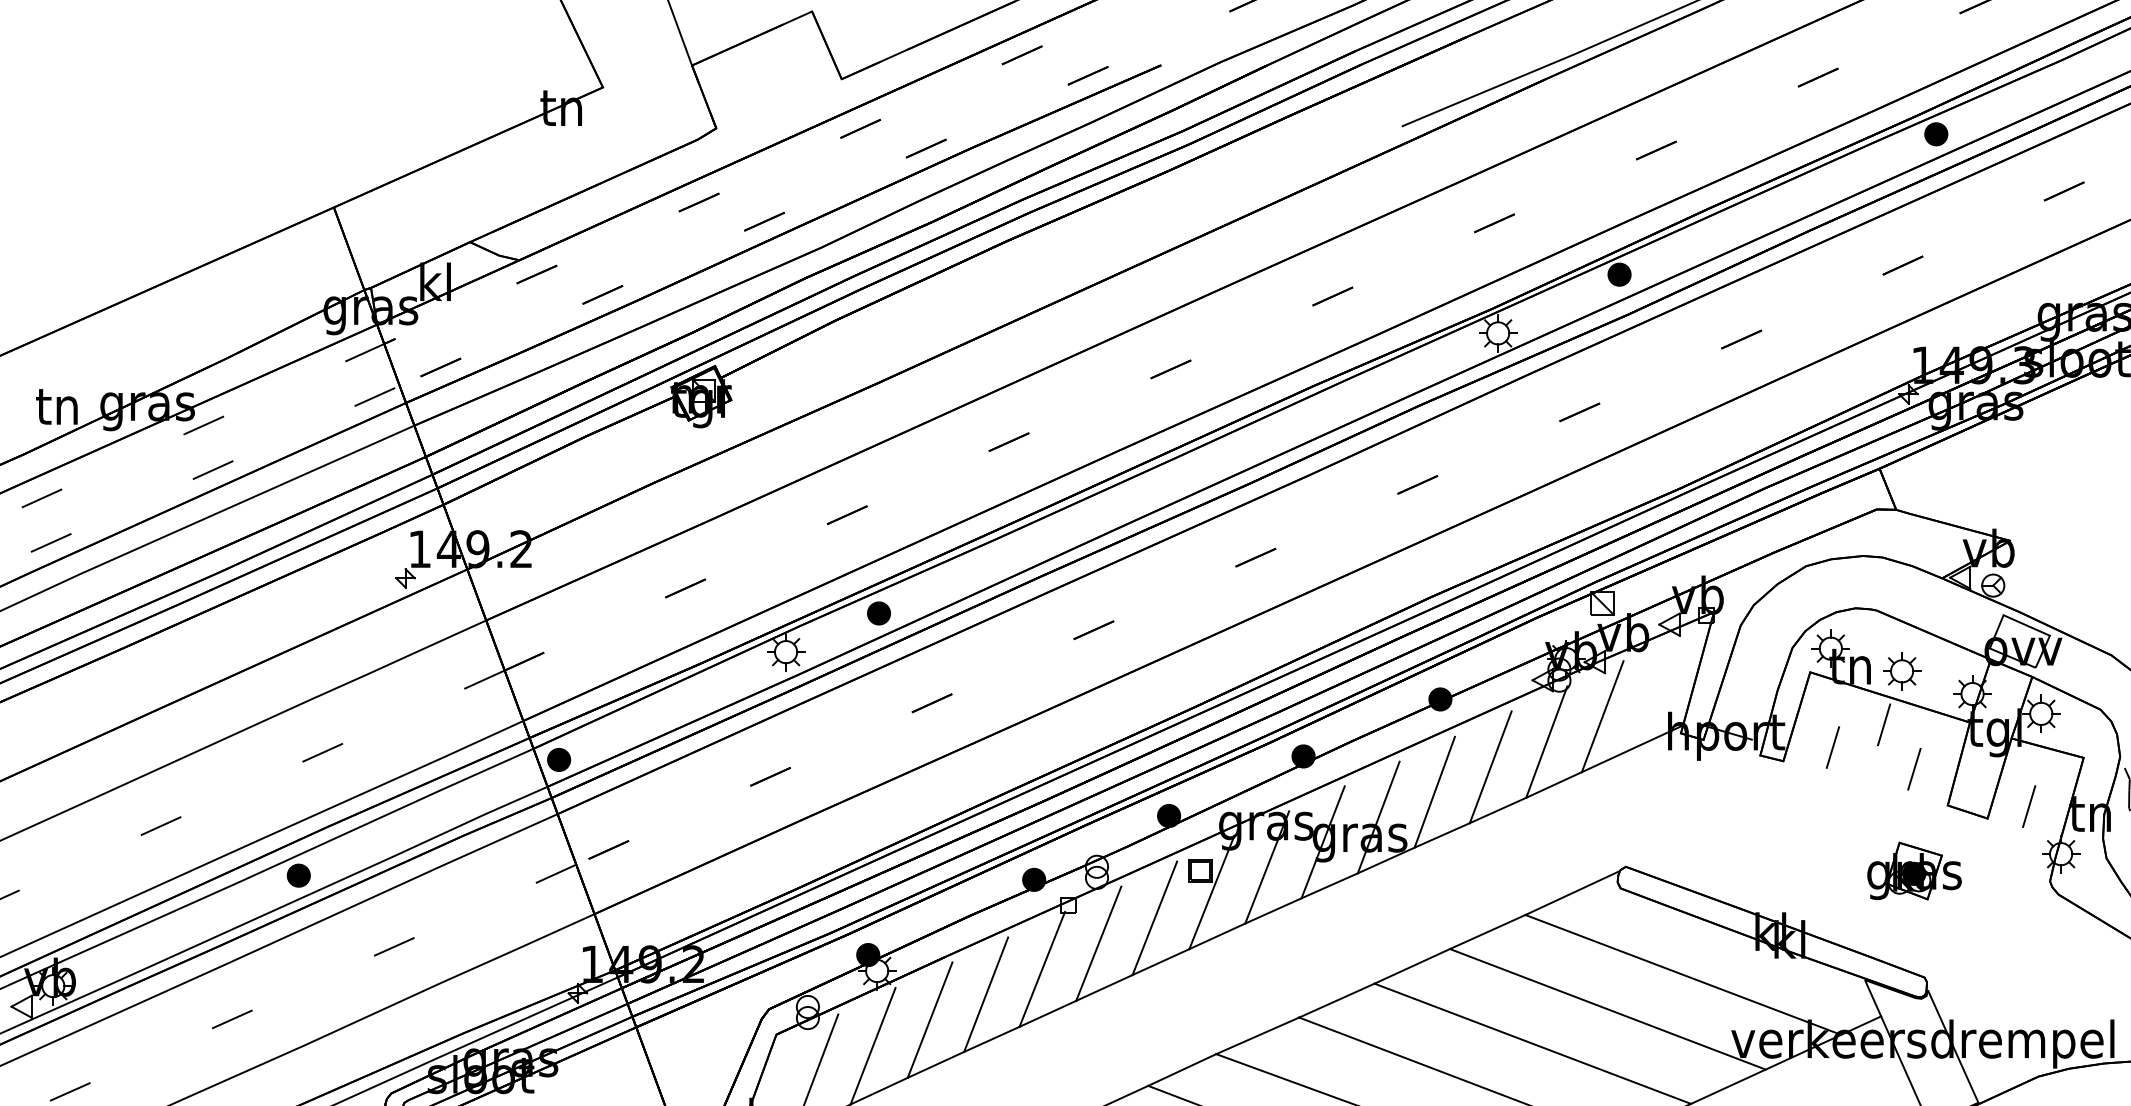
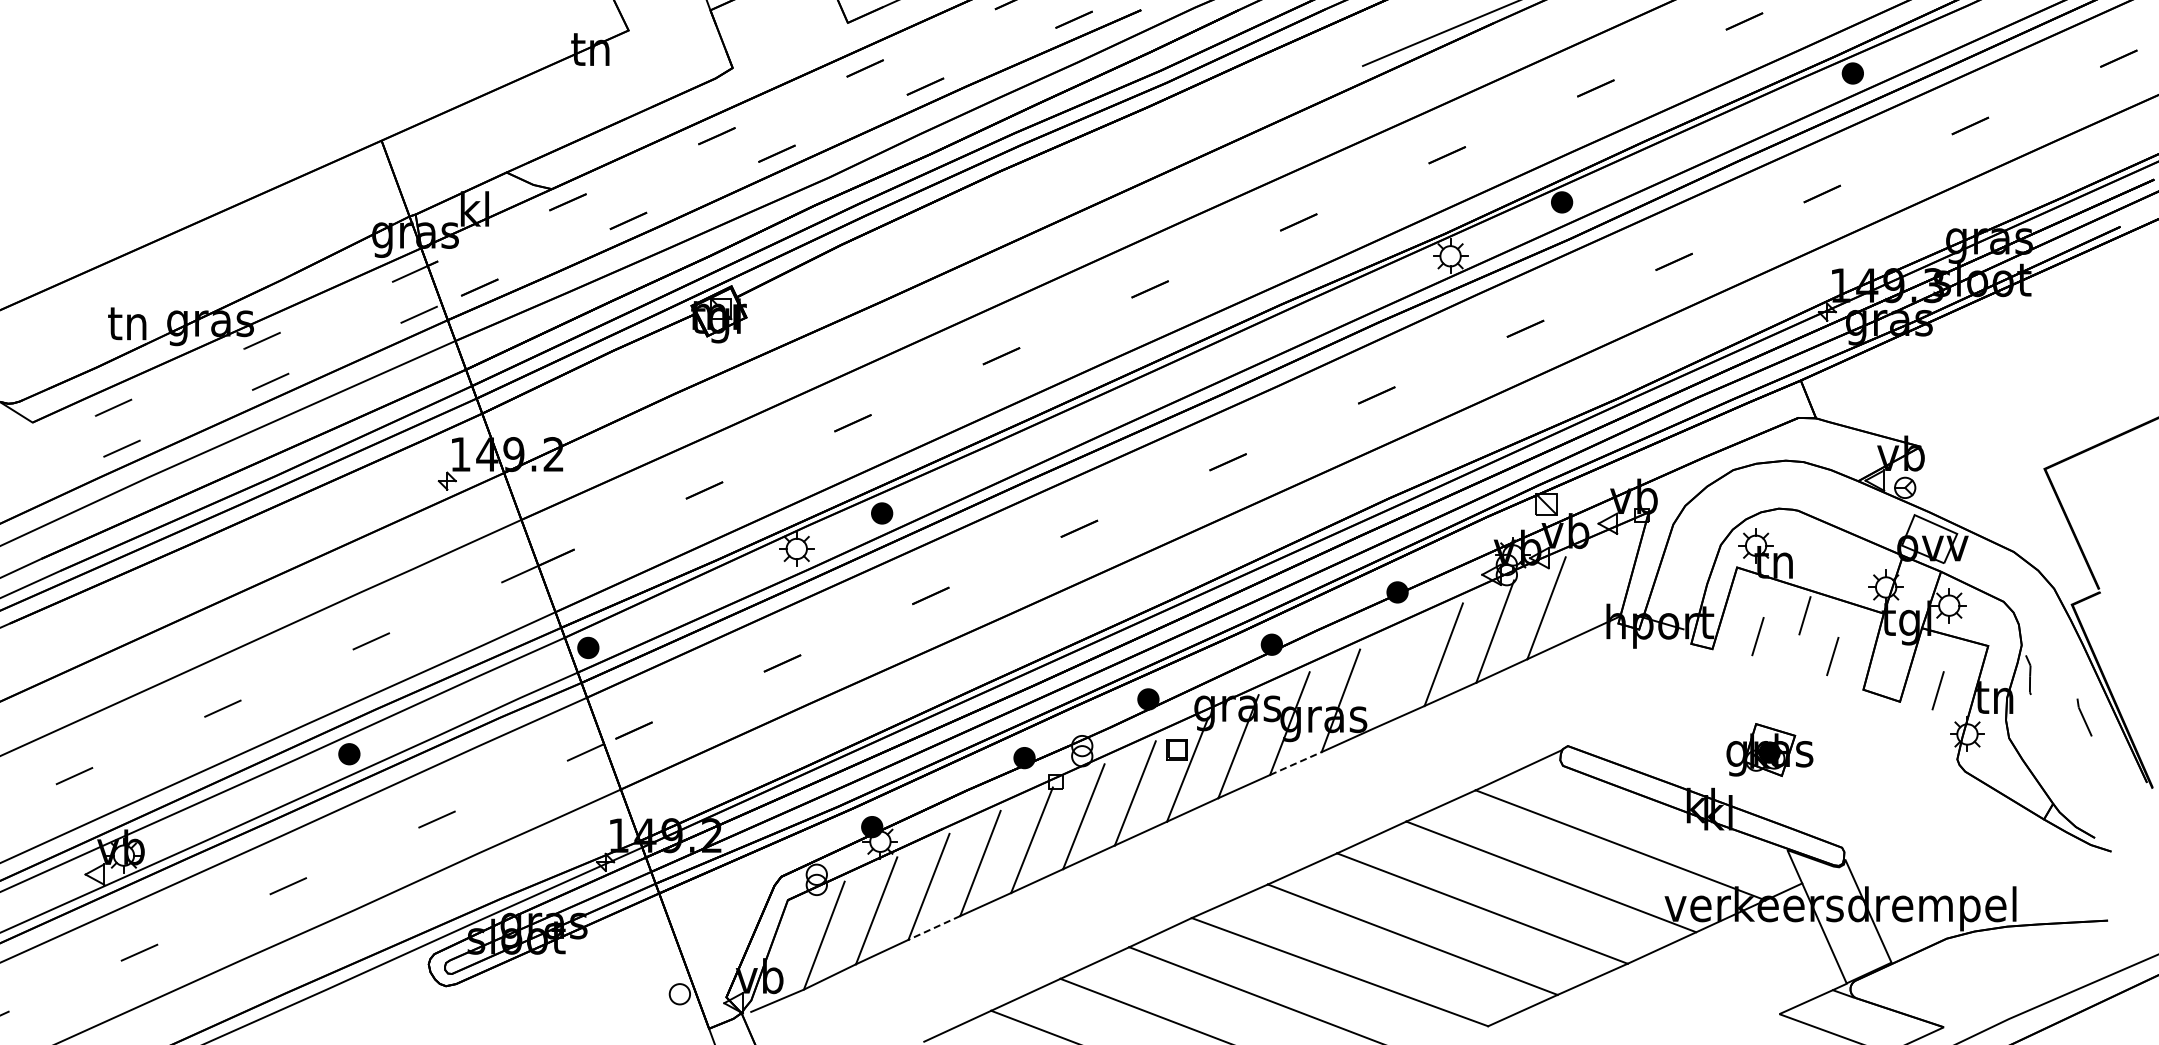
part: (1902, 671) -> (1821, 566), removed
line: (1433, 792) -> (1391, 677), removed
part: (1914, 870) -> (1769, 749), moved
line: (1330, 885) -> (1296, 763), solid -> dashed
line: (934, 1065) -> (933, 928), solid -> dashed

